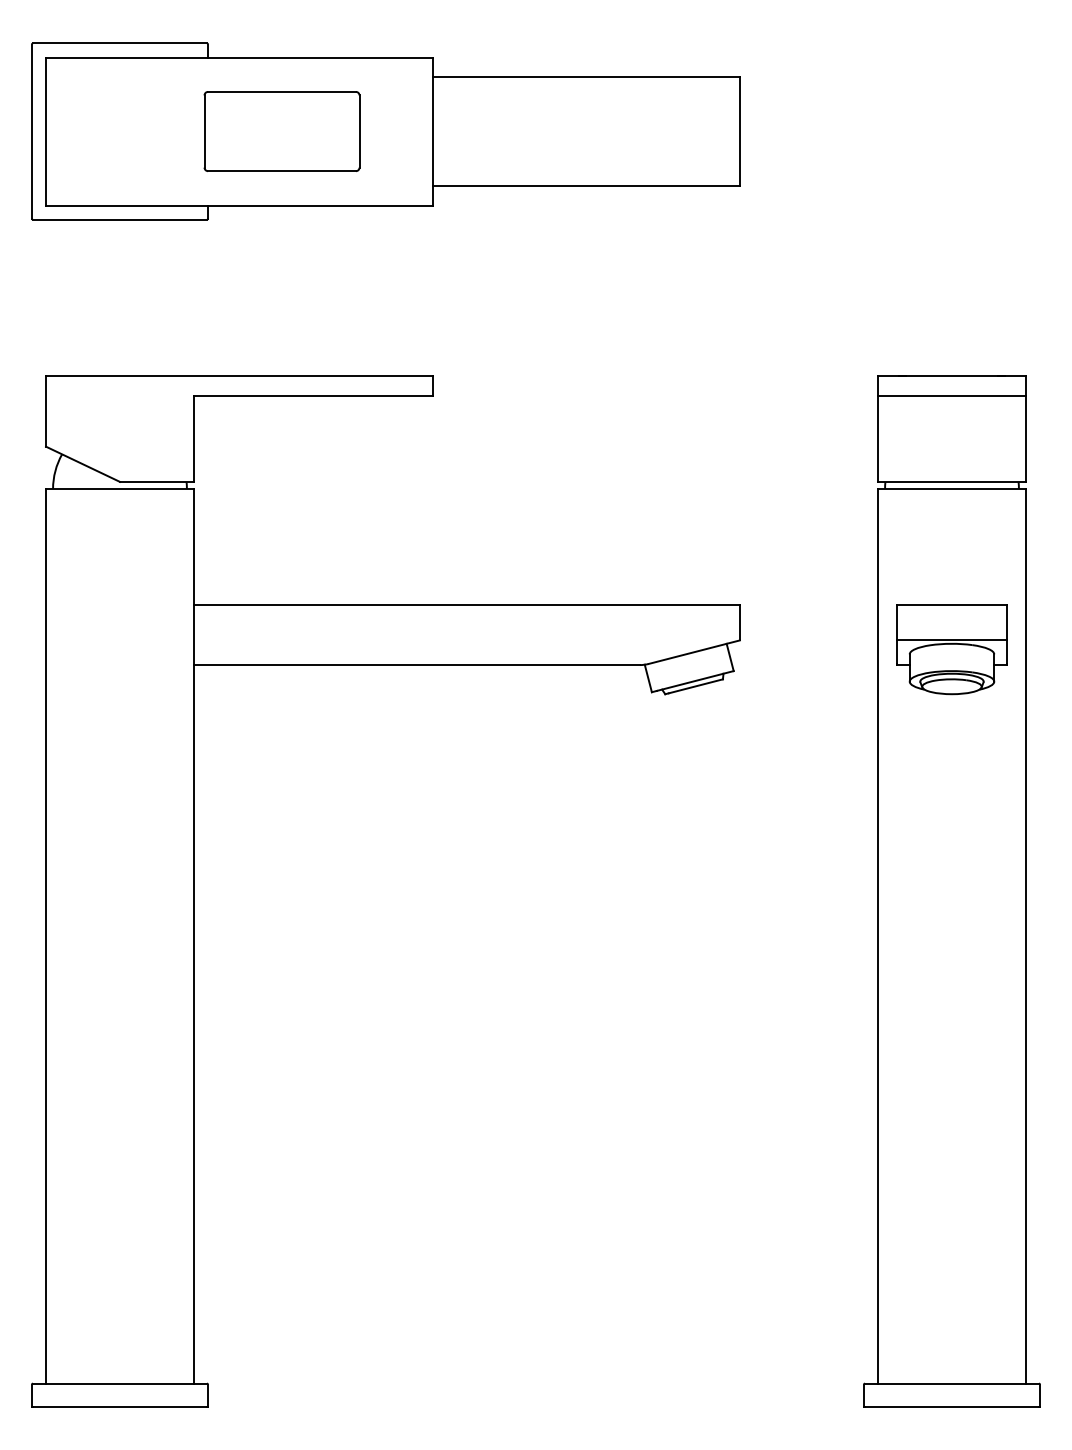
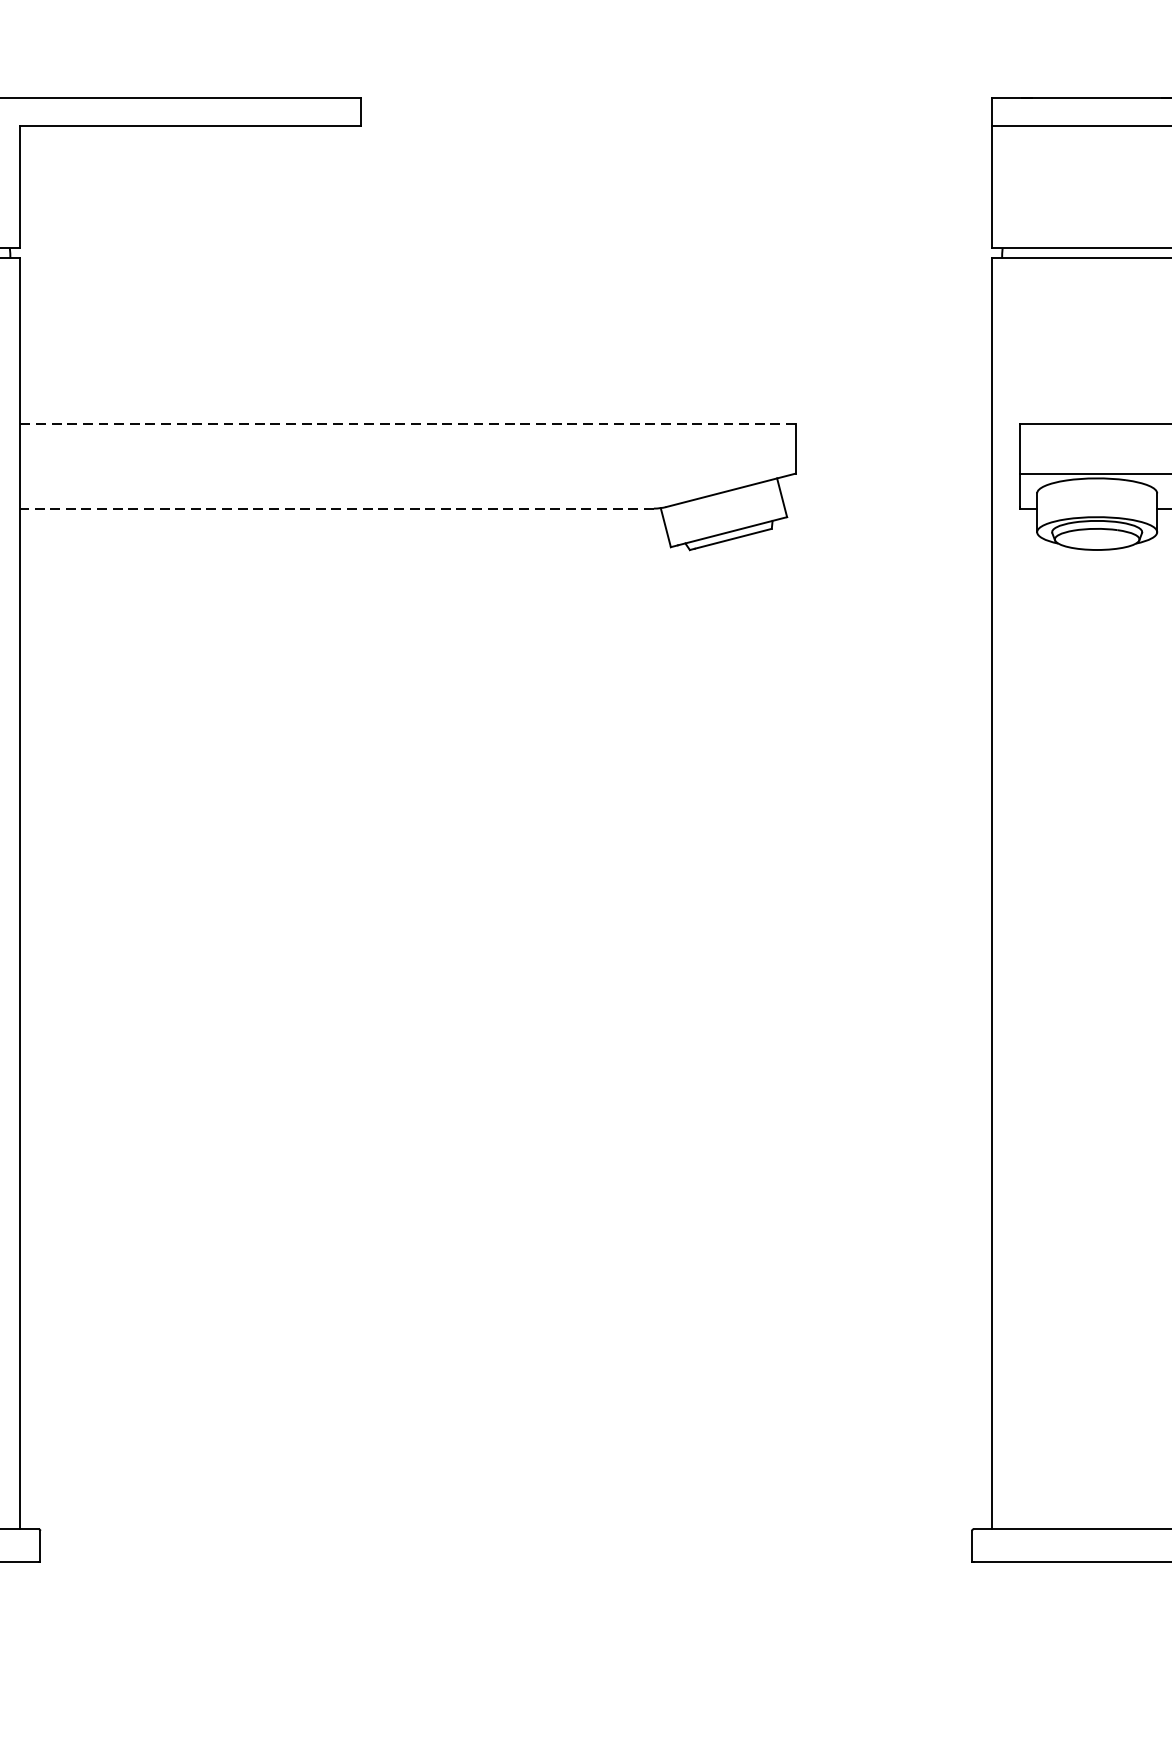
line: (466, 605) -> (407, 423), solid -> dashed
line: (416, 665) -> (336, 509), solid -> dashed

